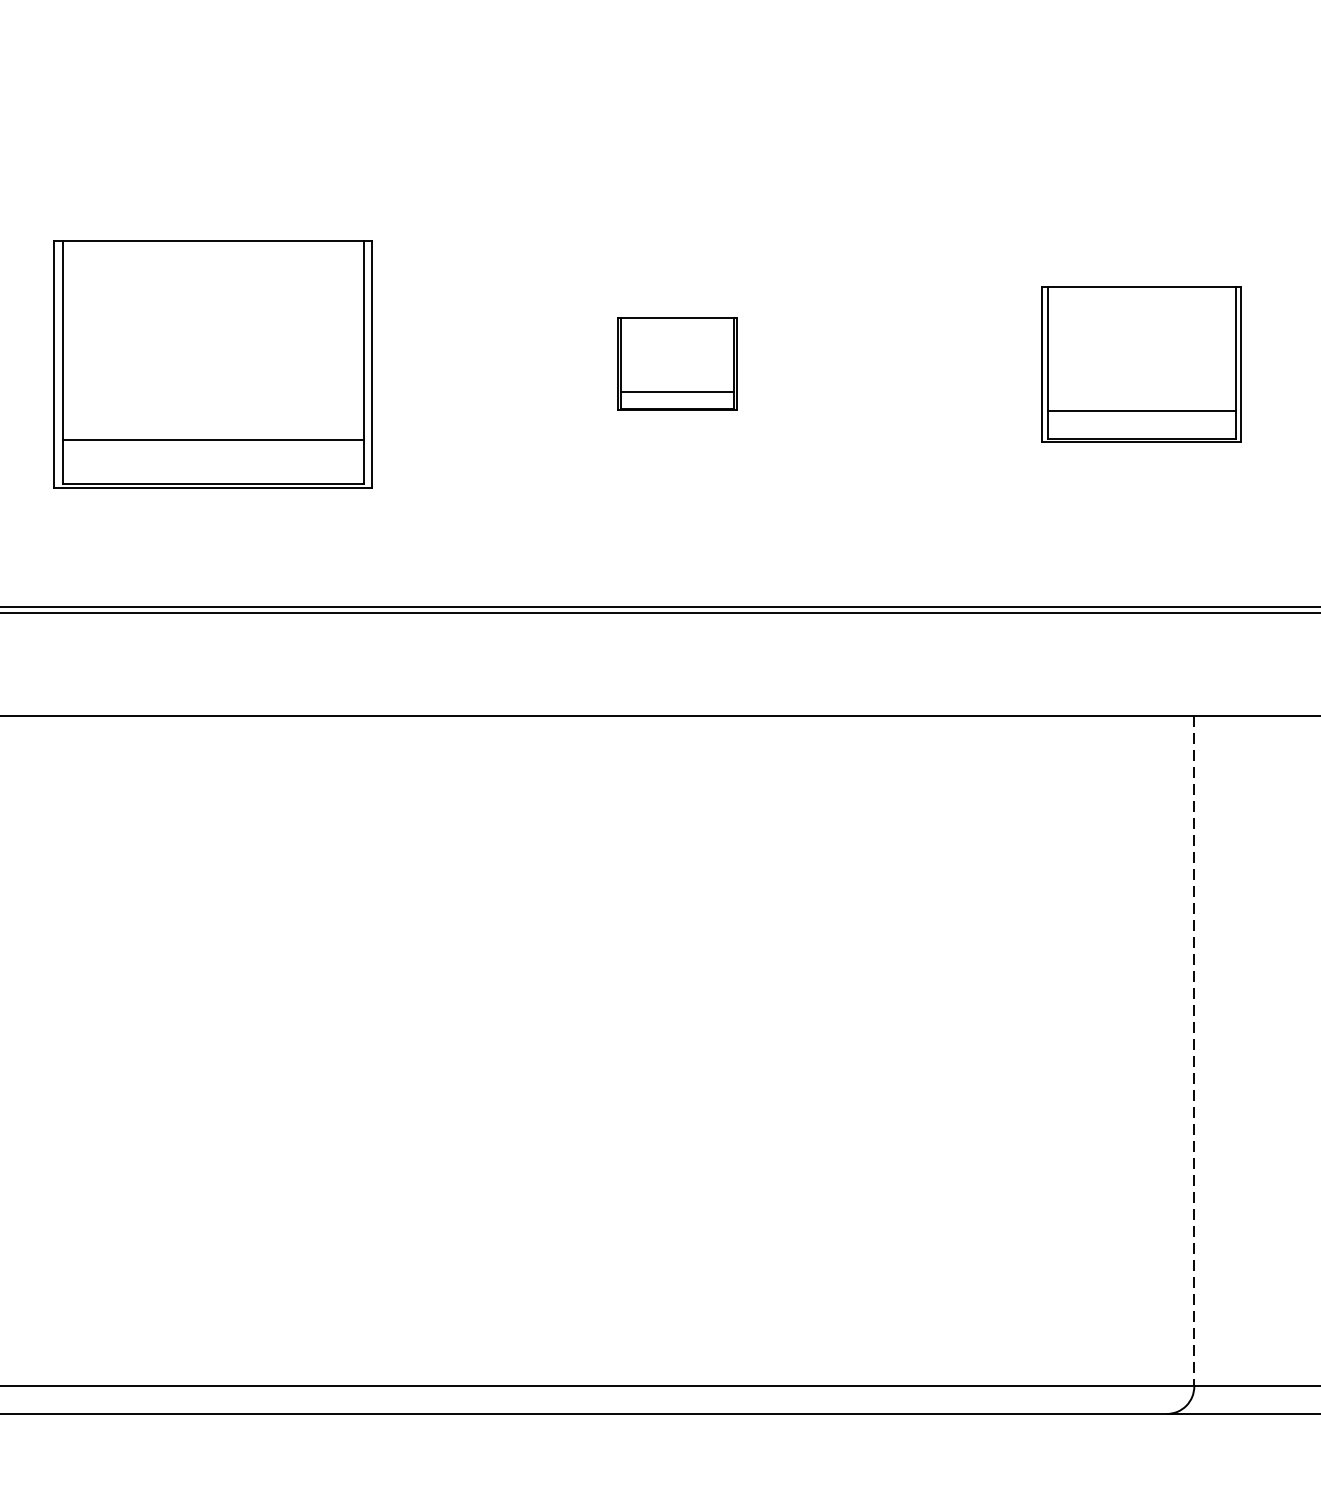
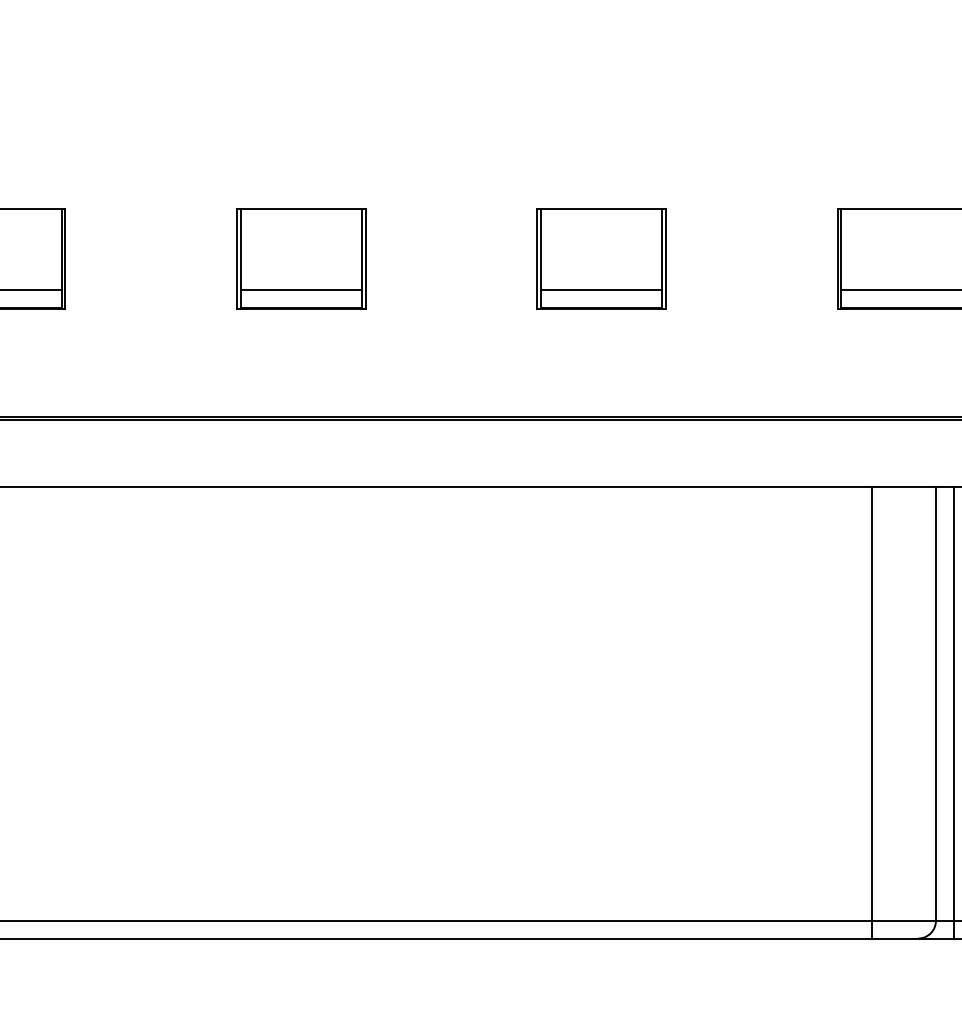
part: (213, 362) -> (301, 258), size x0.62
part: (677, 362) -> (601, 258), size x1.67
line: (1193, 1050) -> (935, 703), dashed -> solid
line: (1094, 1064) -> (871, 712), added
line: (1221, 1064) -> (953, 712), added

